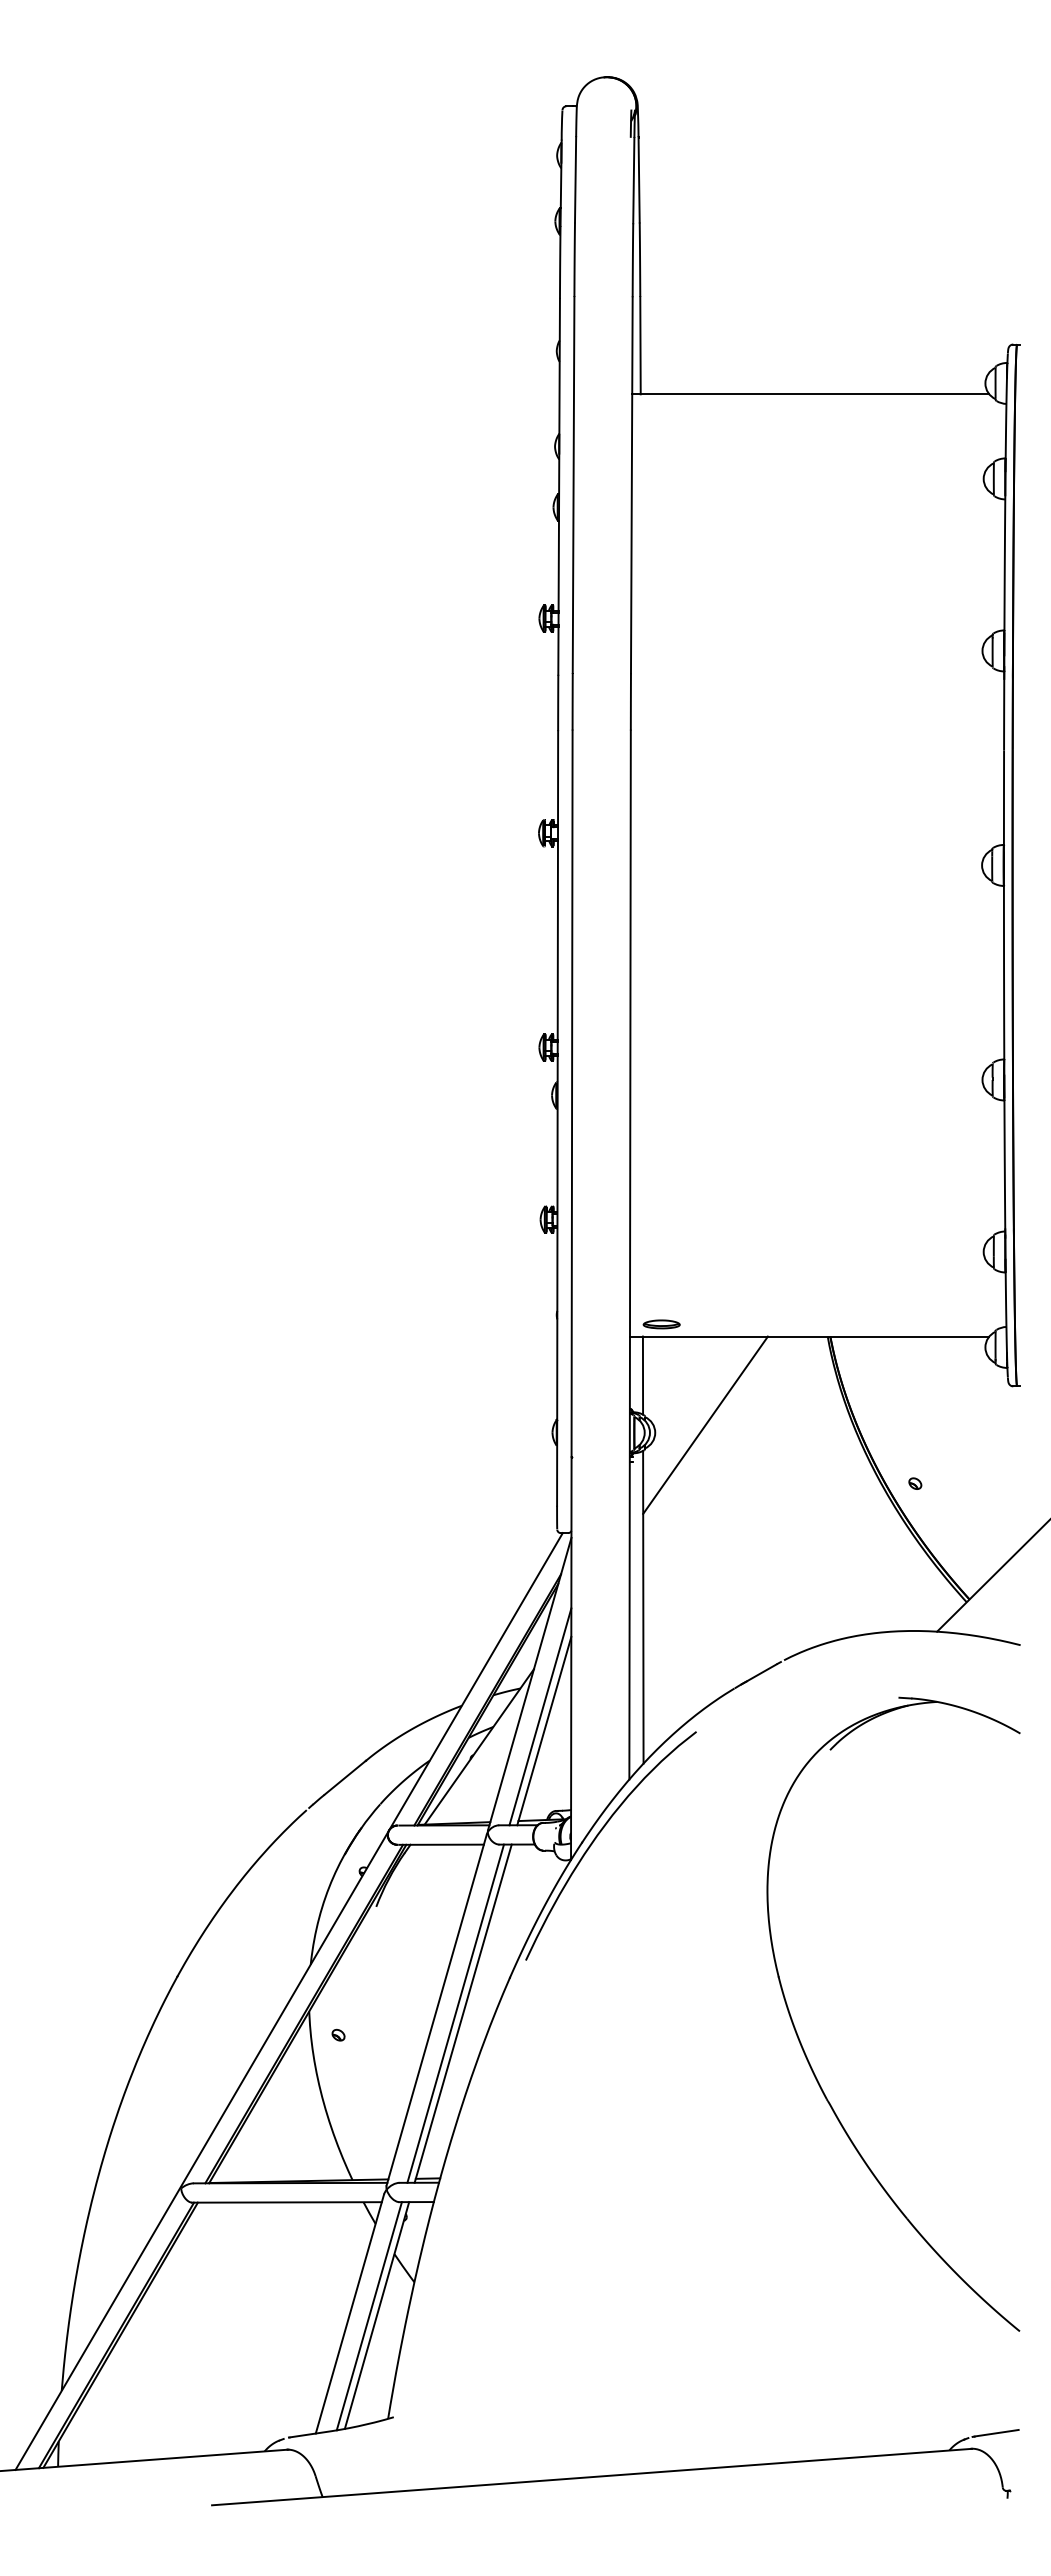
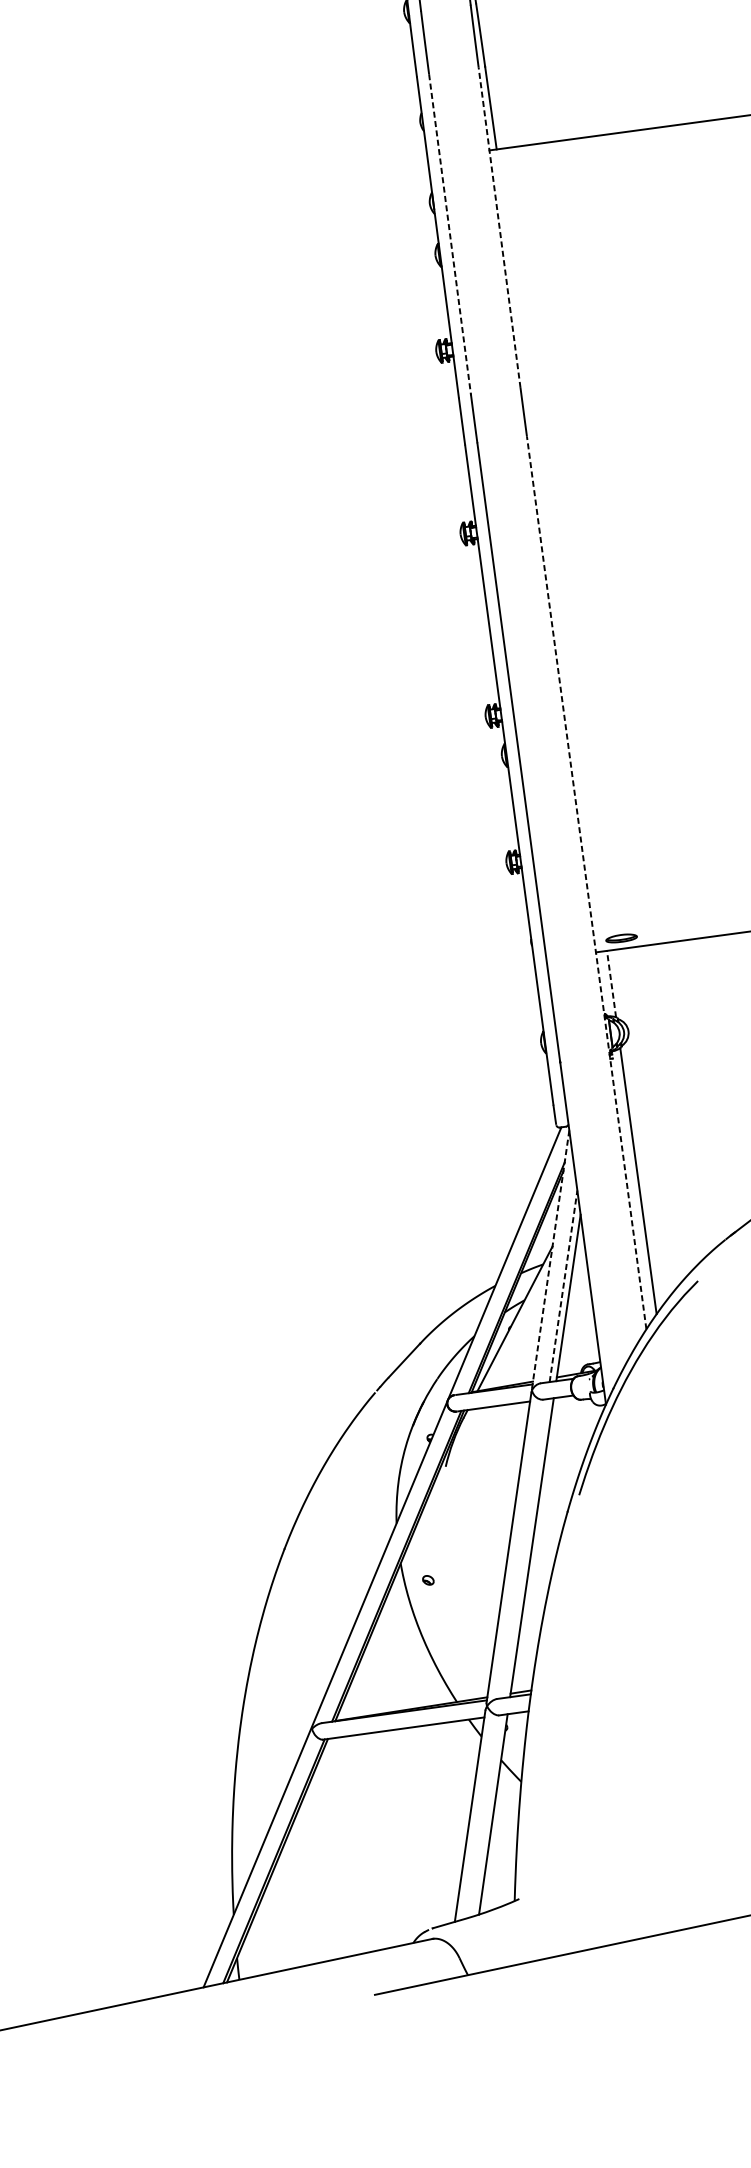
line: (631, 484) -> (499, 227), solid -> dashed
line: (573, 485) -> (450, 234), solid -> dashed
line: (630, 1254) -> (586, 882), solid -> dashed
line: (643, 1375) -> (611, 983), solid -> dashed
line: (705, 1424) -> (670, 1018), removed
line: (529, 1683) -> (550, 1259), solid -> dashed
line: (540, 1716) -> (563, 1285), solid -> dashed
line: (455, 2013) -> (525, 1548), removed
line: (368, 2316) -> (486, 1816), removed

